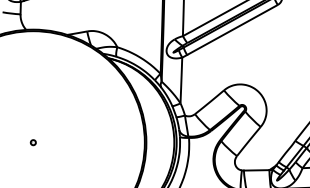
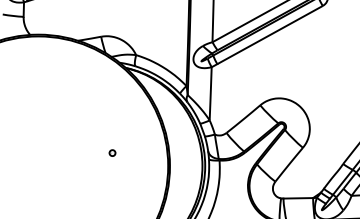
part: (33, 142) -> (112, 152), moved

